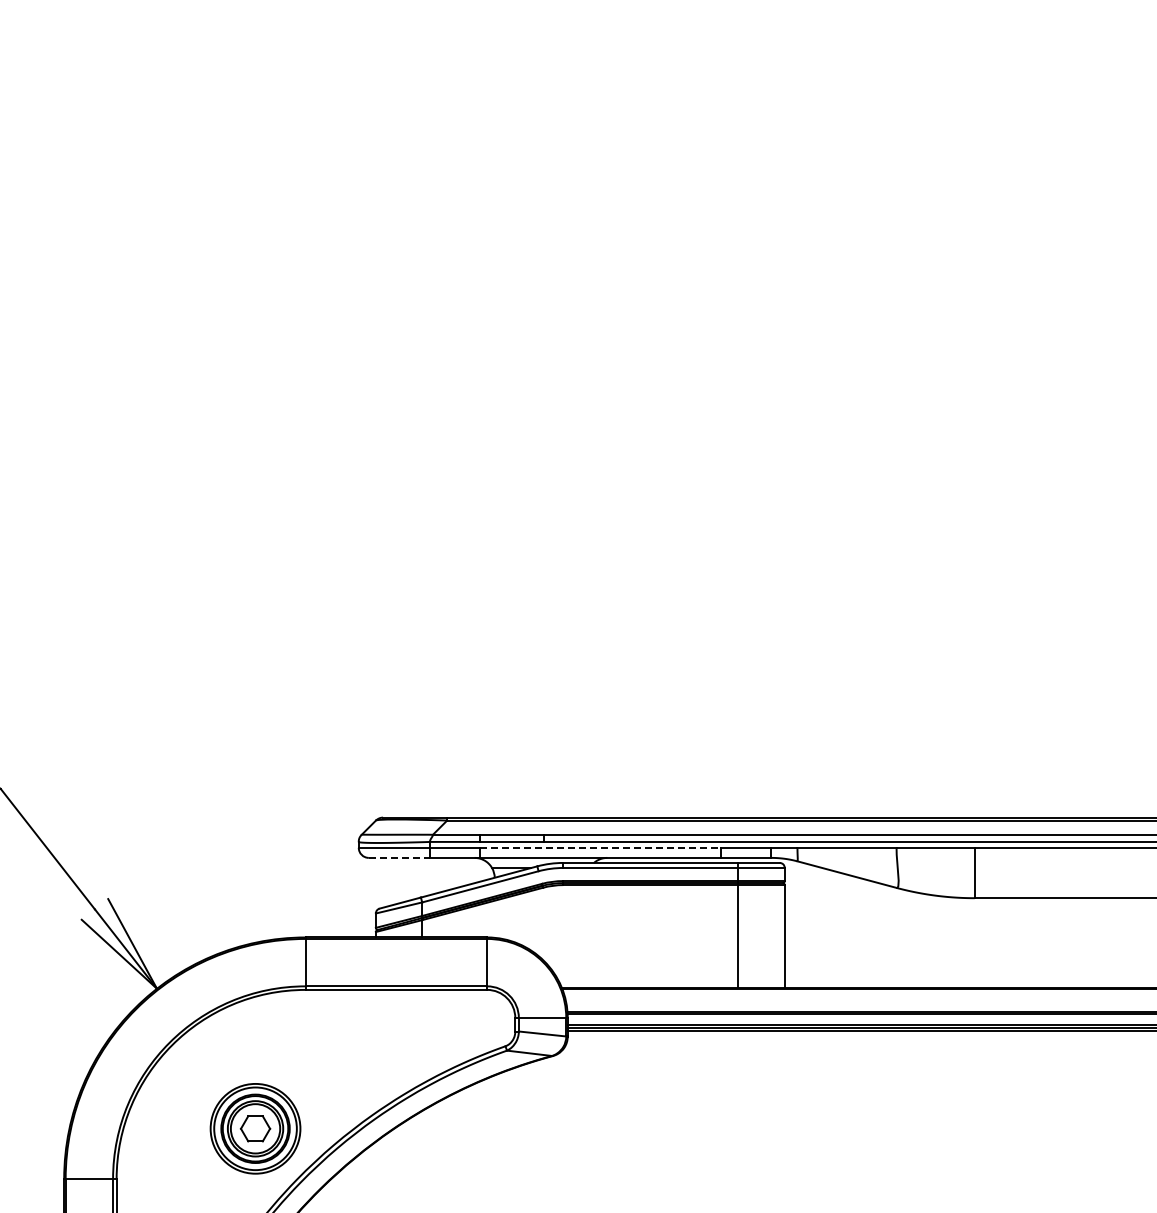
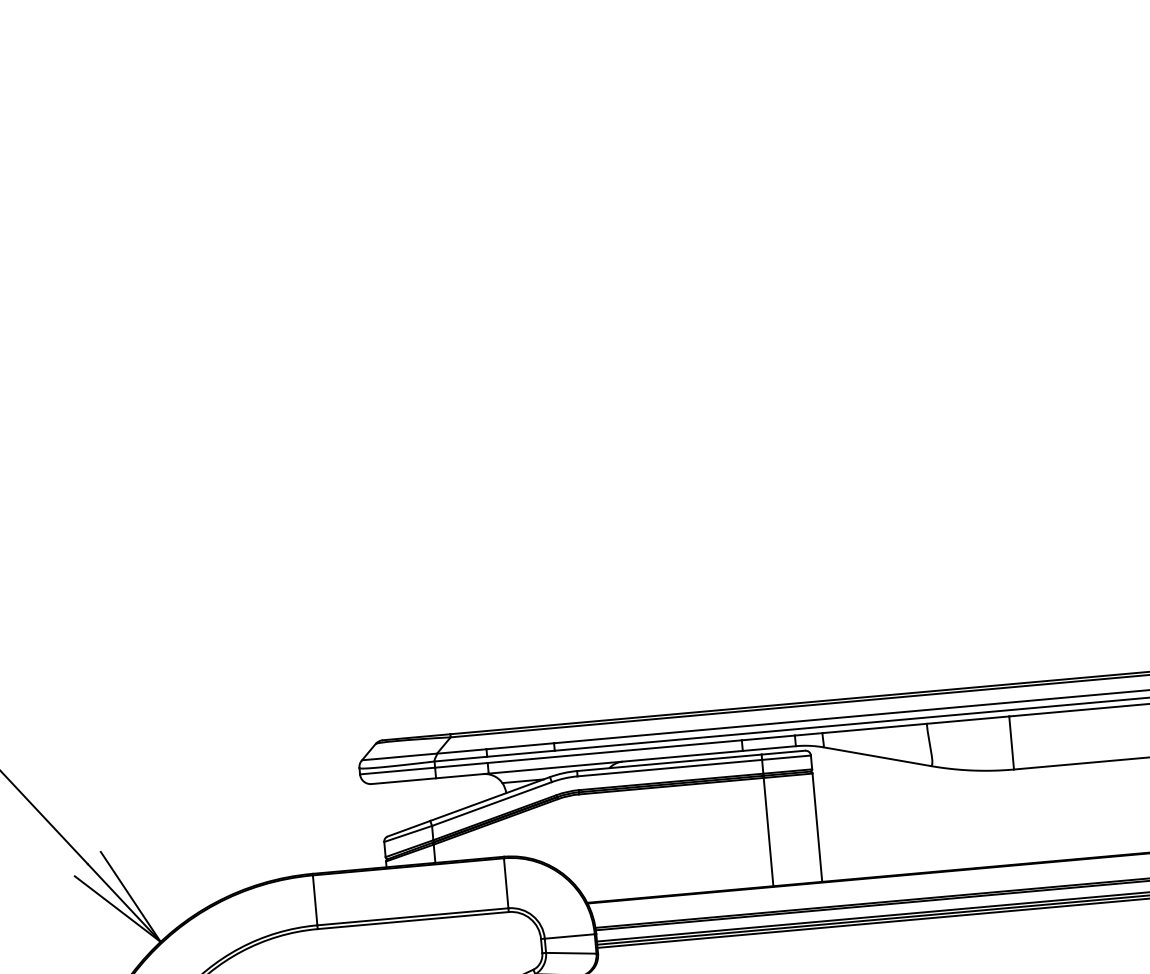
line: (600, 847) -> (614, 751), dashed -> solid
line: (399, 857) -> (403, 780), dashed -> solid

